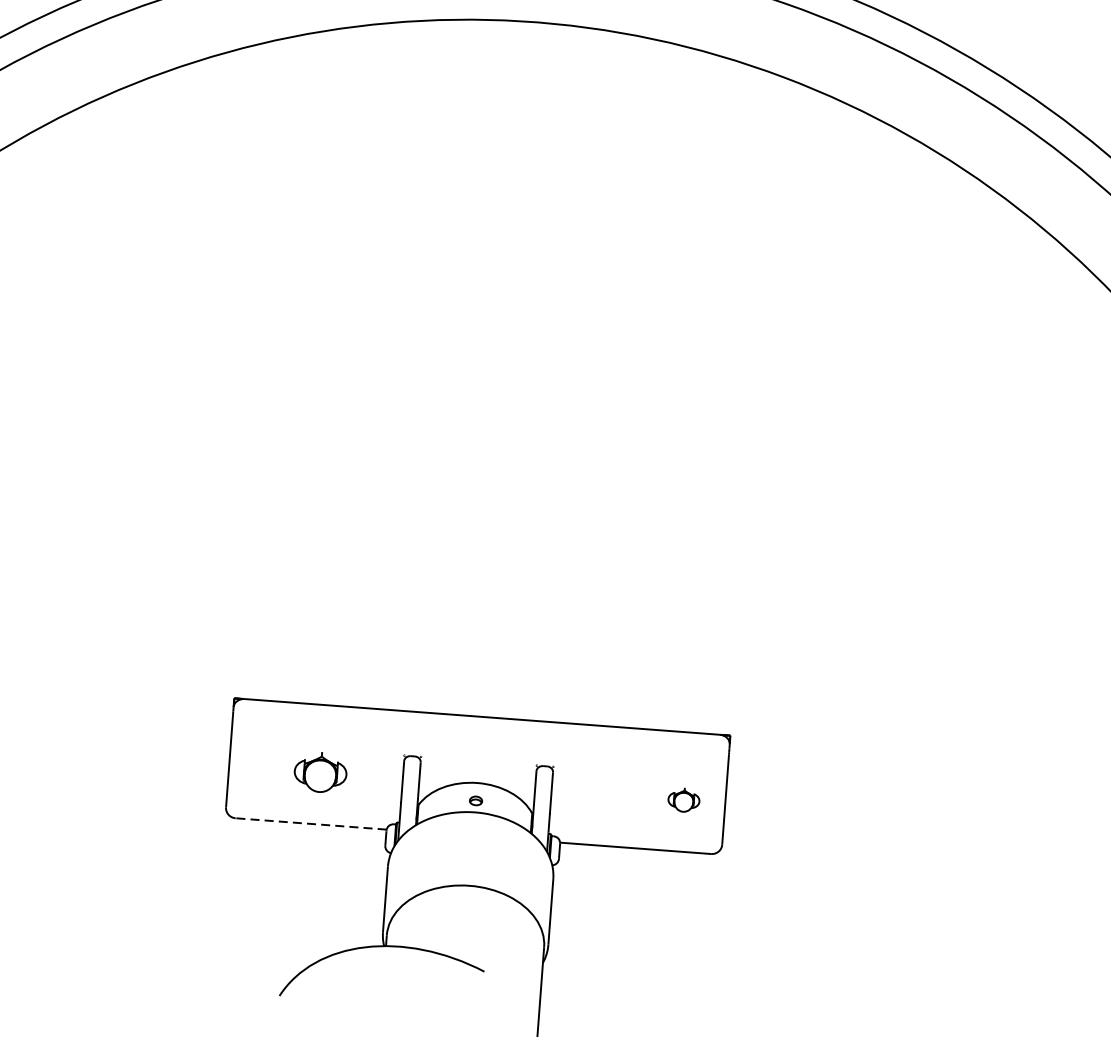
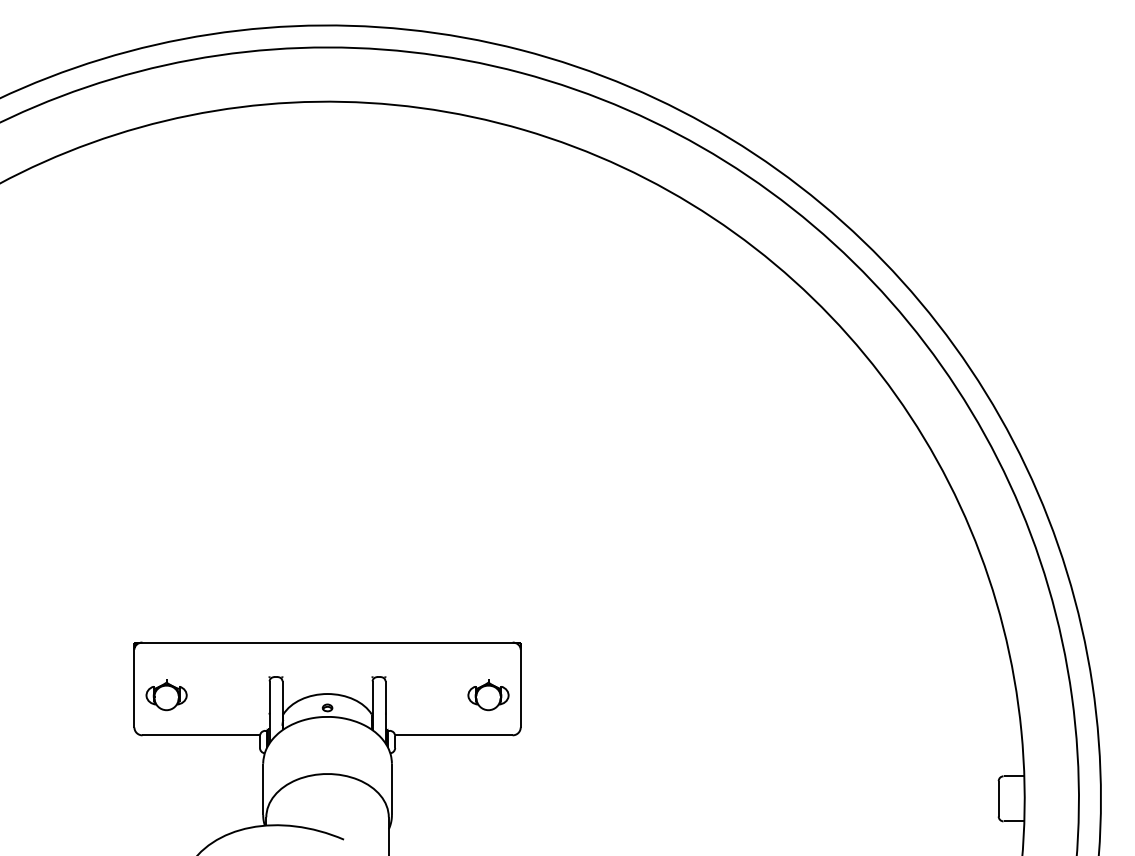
part: (320, 773) -> (166, 695), moved
part: (683, 800) -> (488, 695), size x1.67
line: (311, 824) -> (201, 735), dashed -> solid

